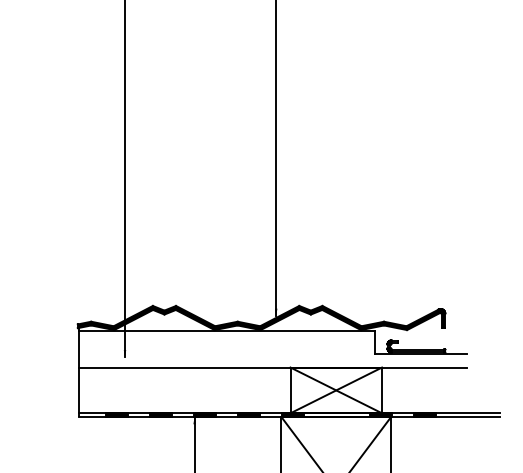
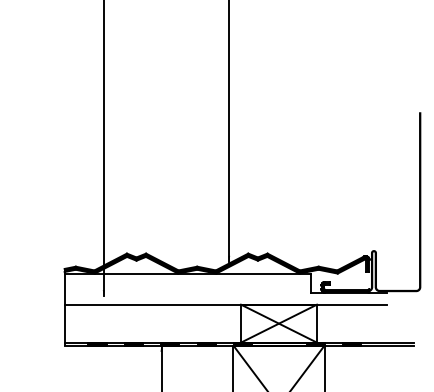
fill: (447, 244) -> (371, 202), added

